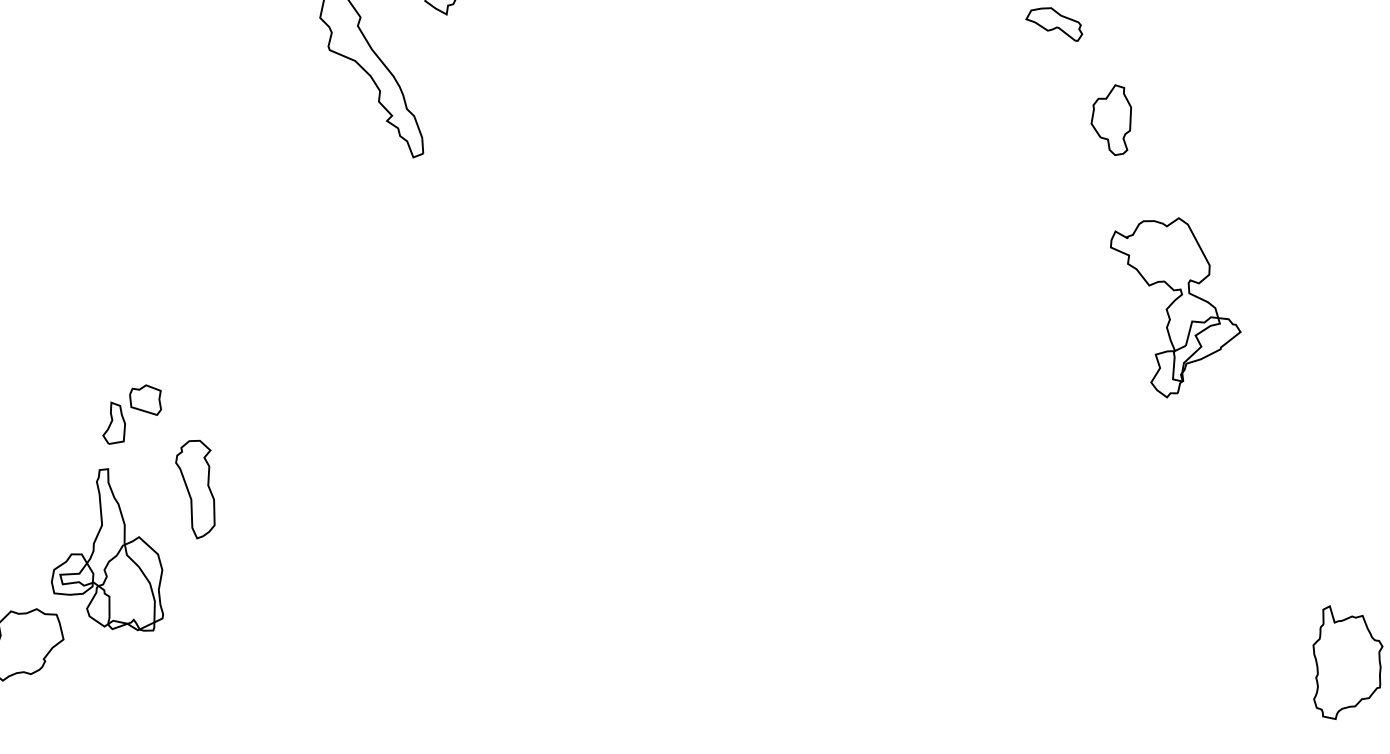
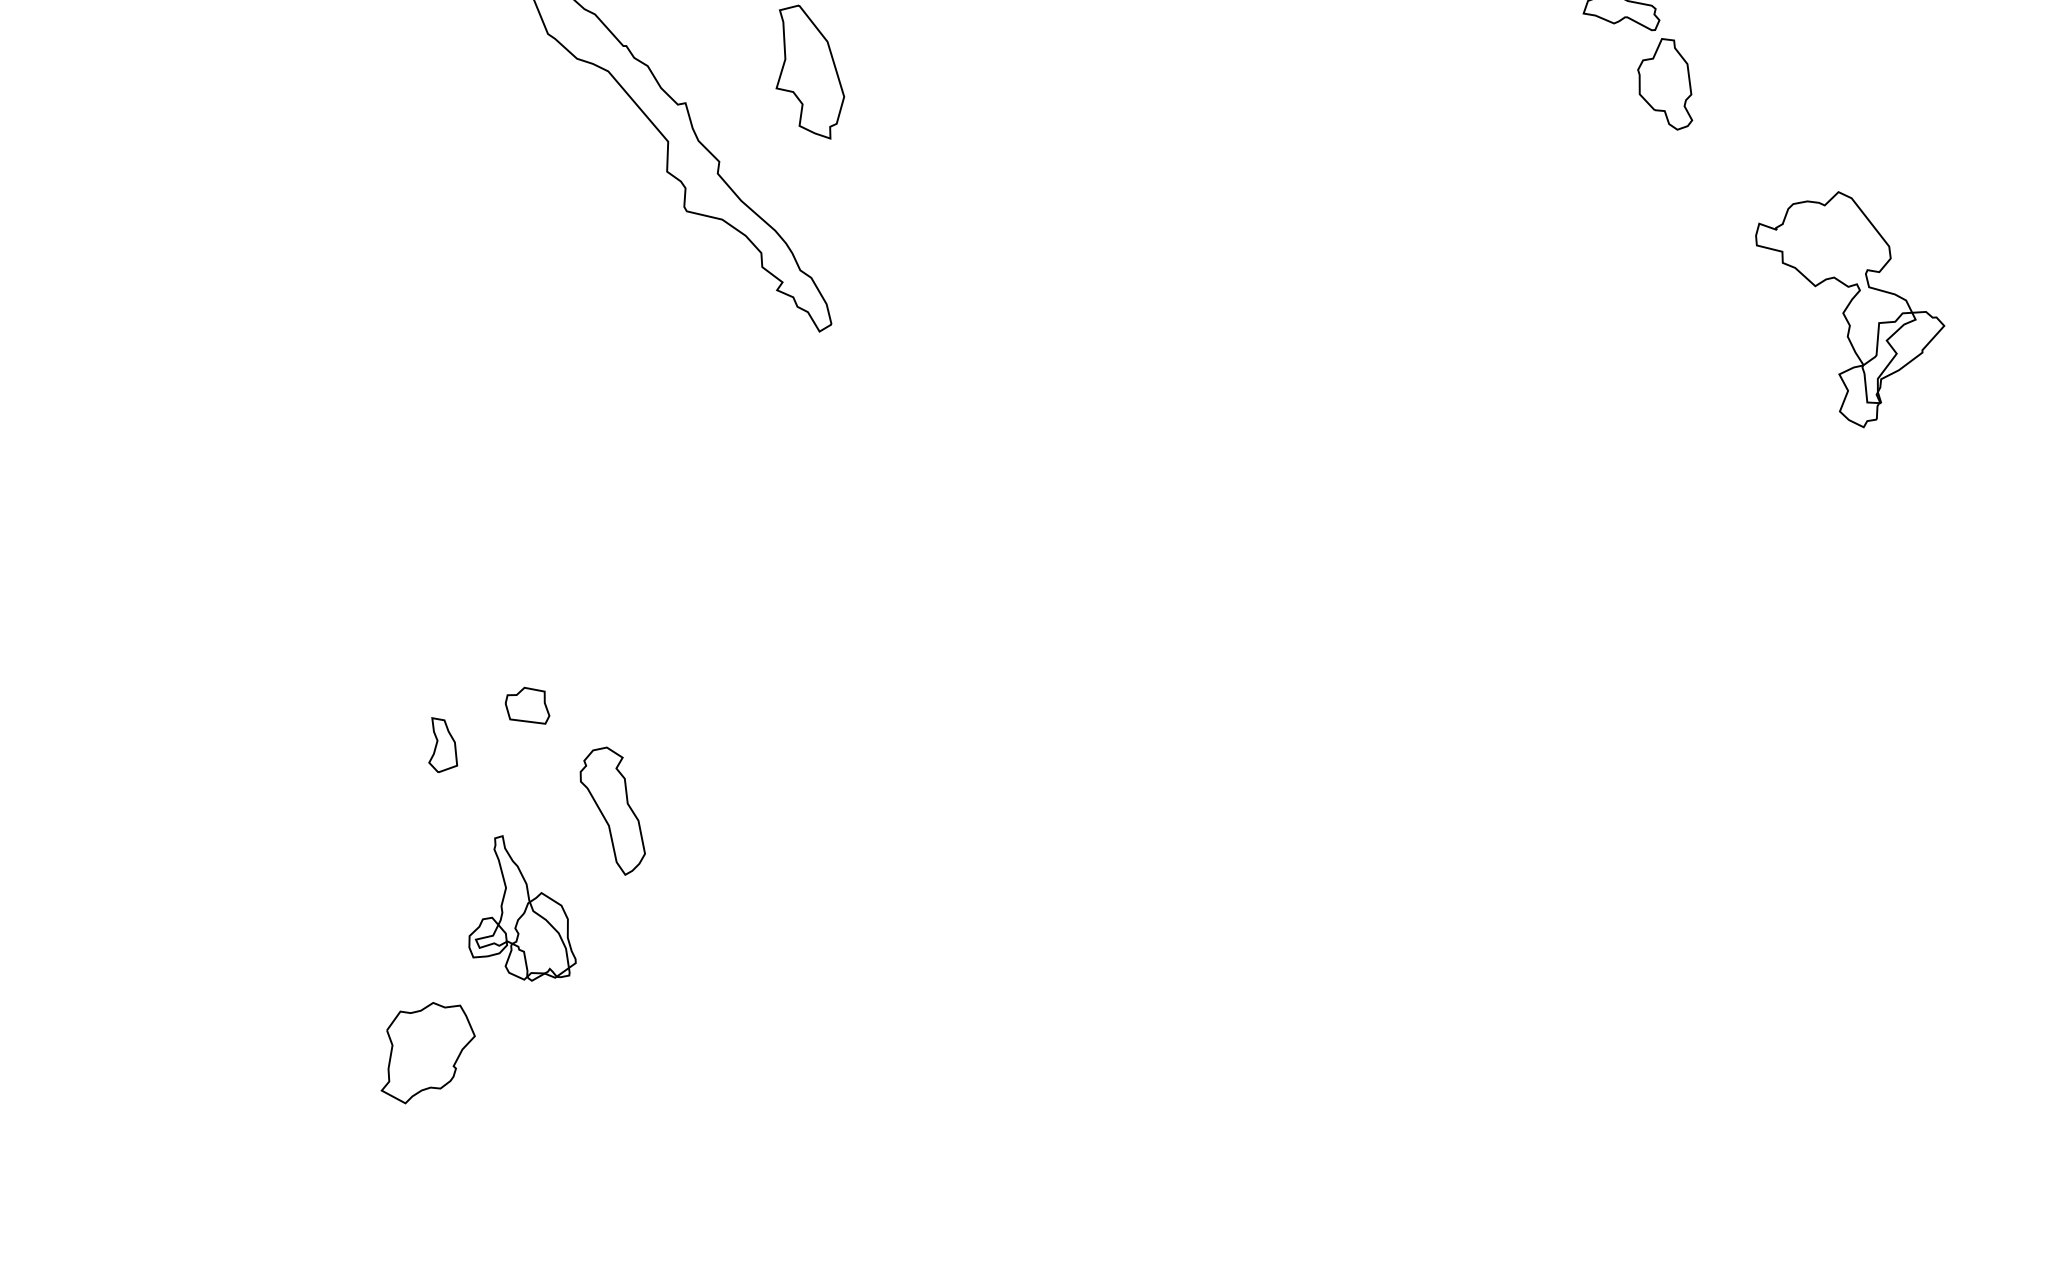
part: (1112, 119) -> (1665, 84), moved
part: (1172, 307) -> (1850, 309), moved
part: (116, 423) -> (443, 744), moved
part: (115, 550) -> (522, 908), size x0.7

